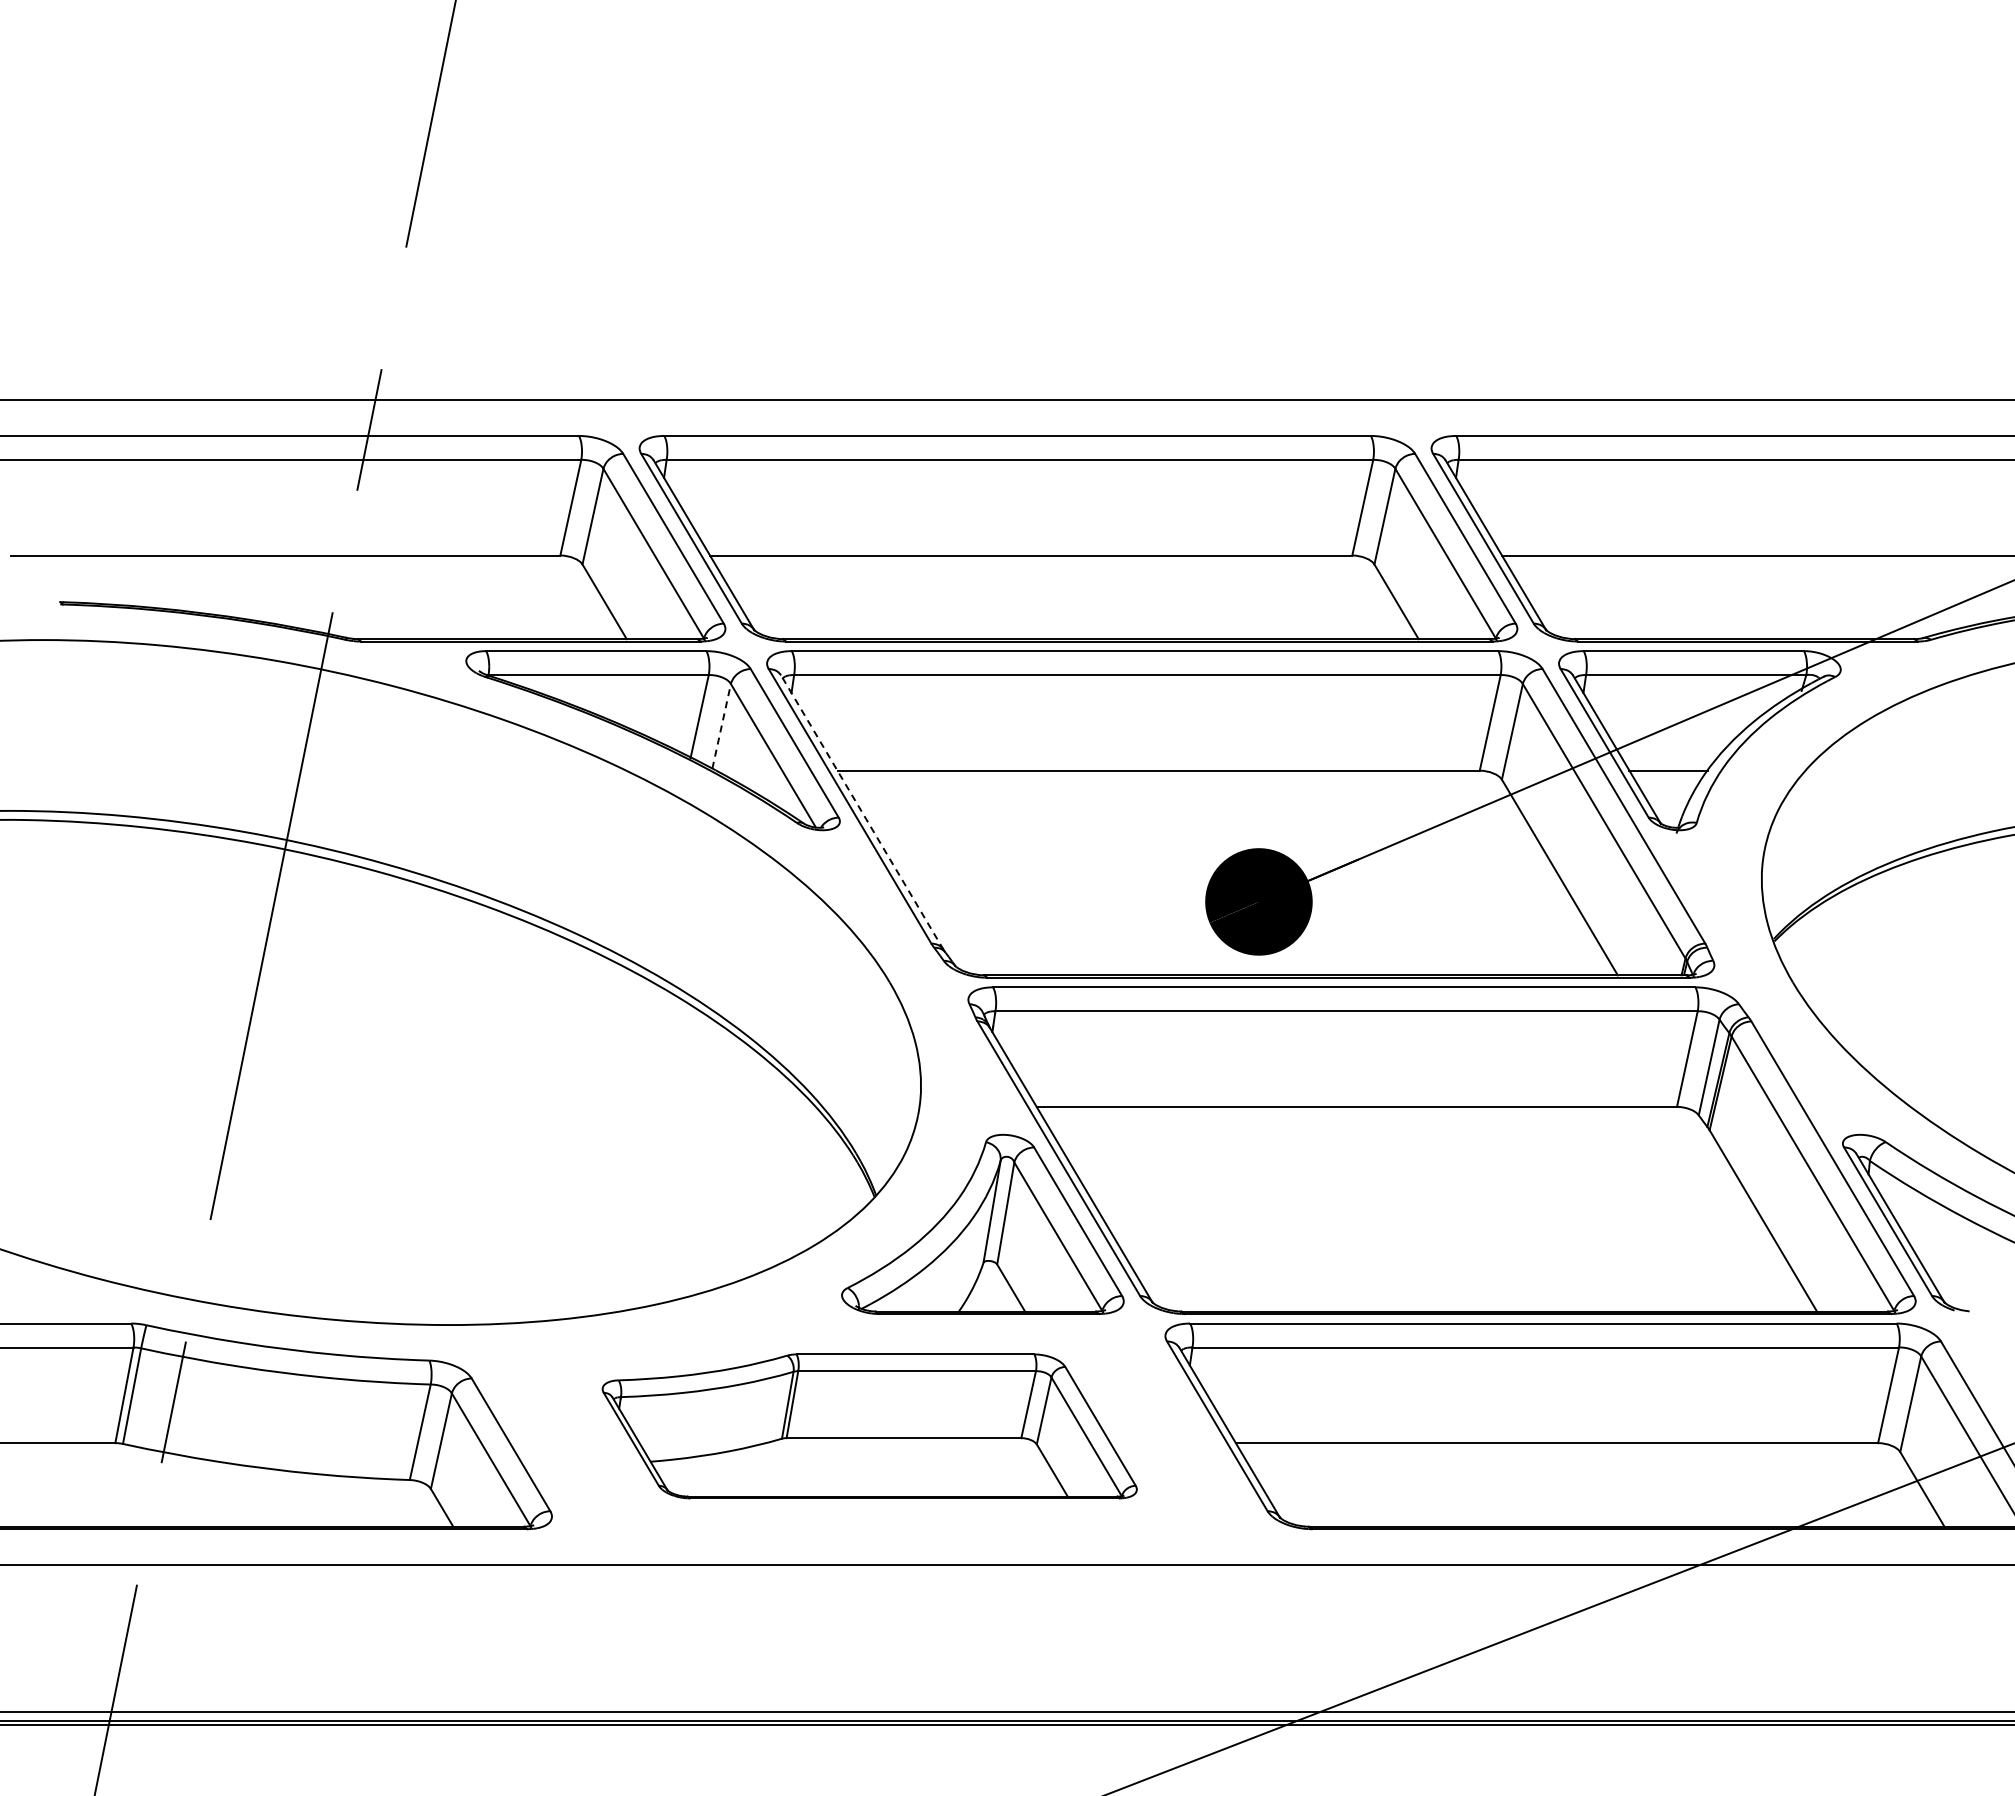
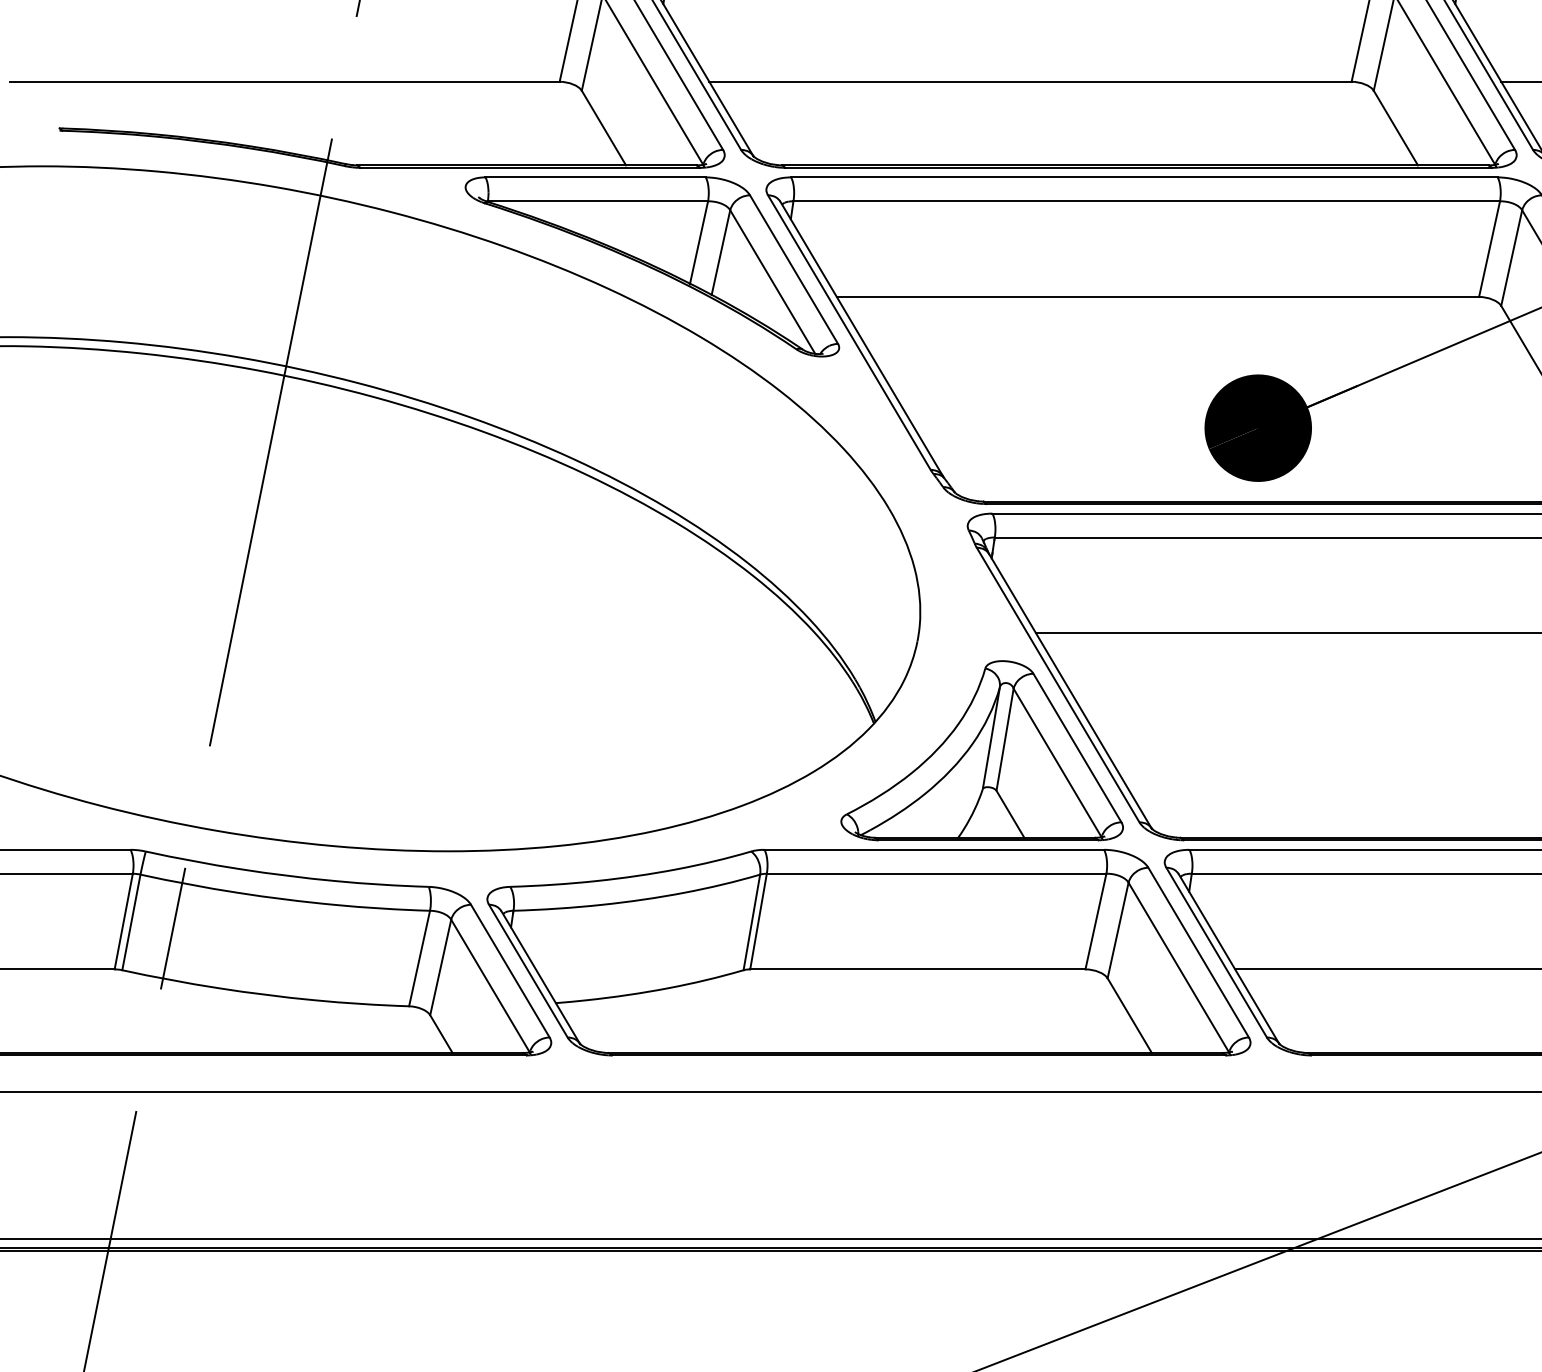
line: (721, 725) -> (720, 251), dashed -> solid
line: (862, 812) -> (861, 338), dashed -> solid
part: (869, 1426) -> (868, 952), size x1.43

